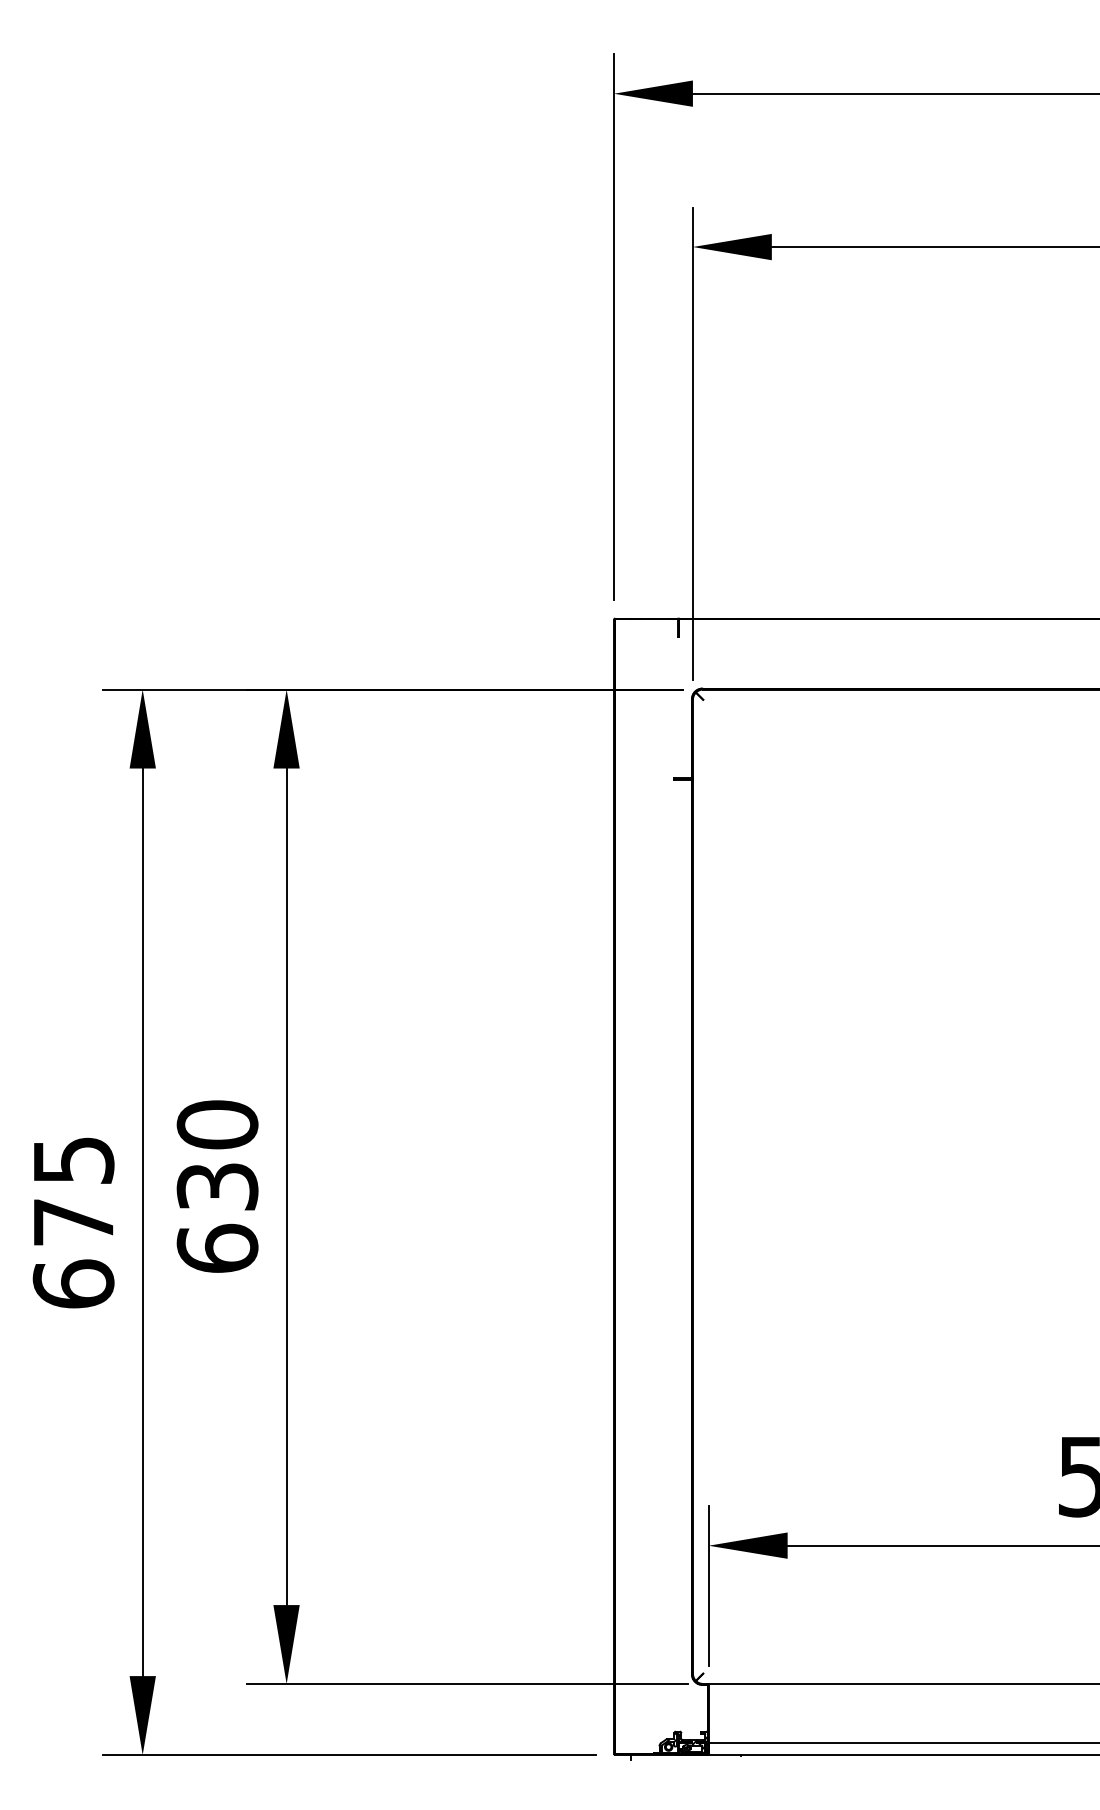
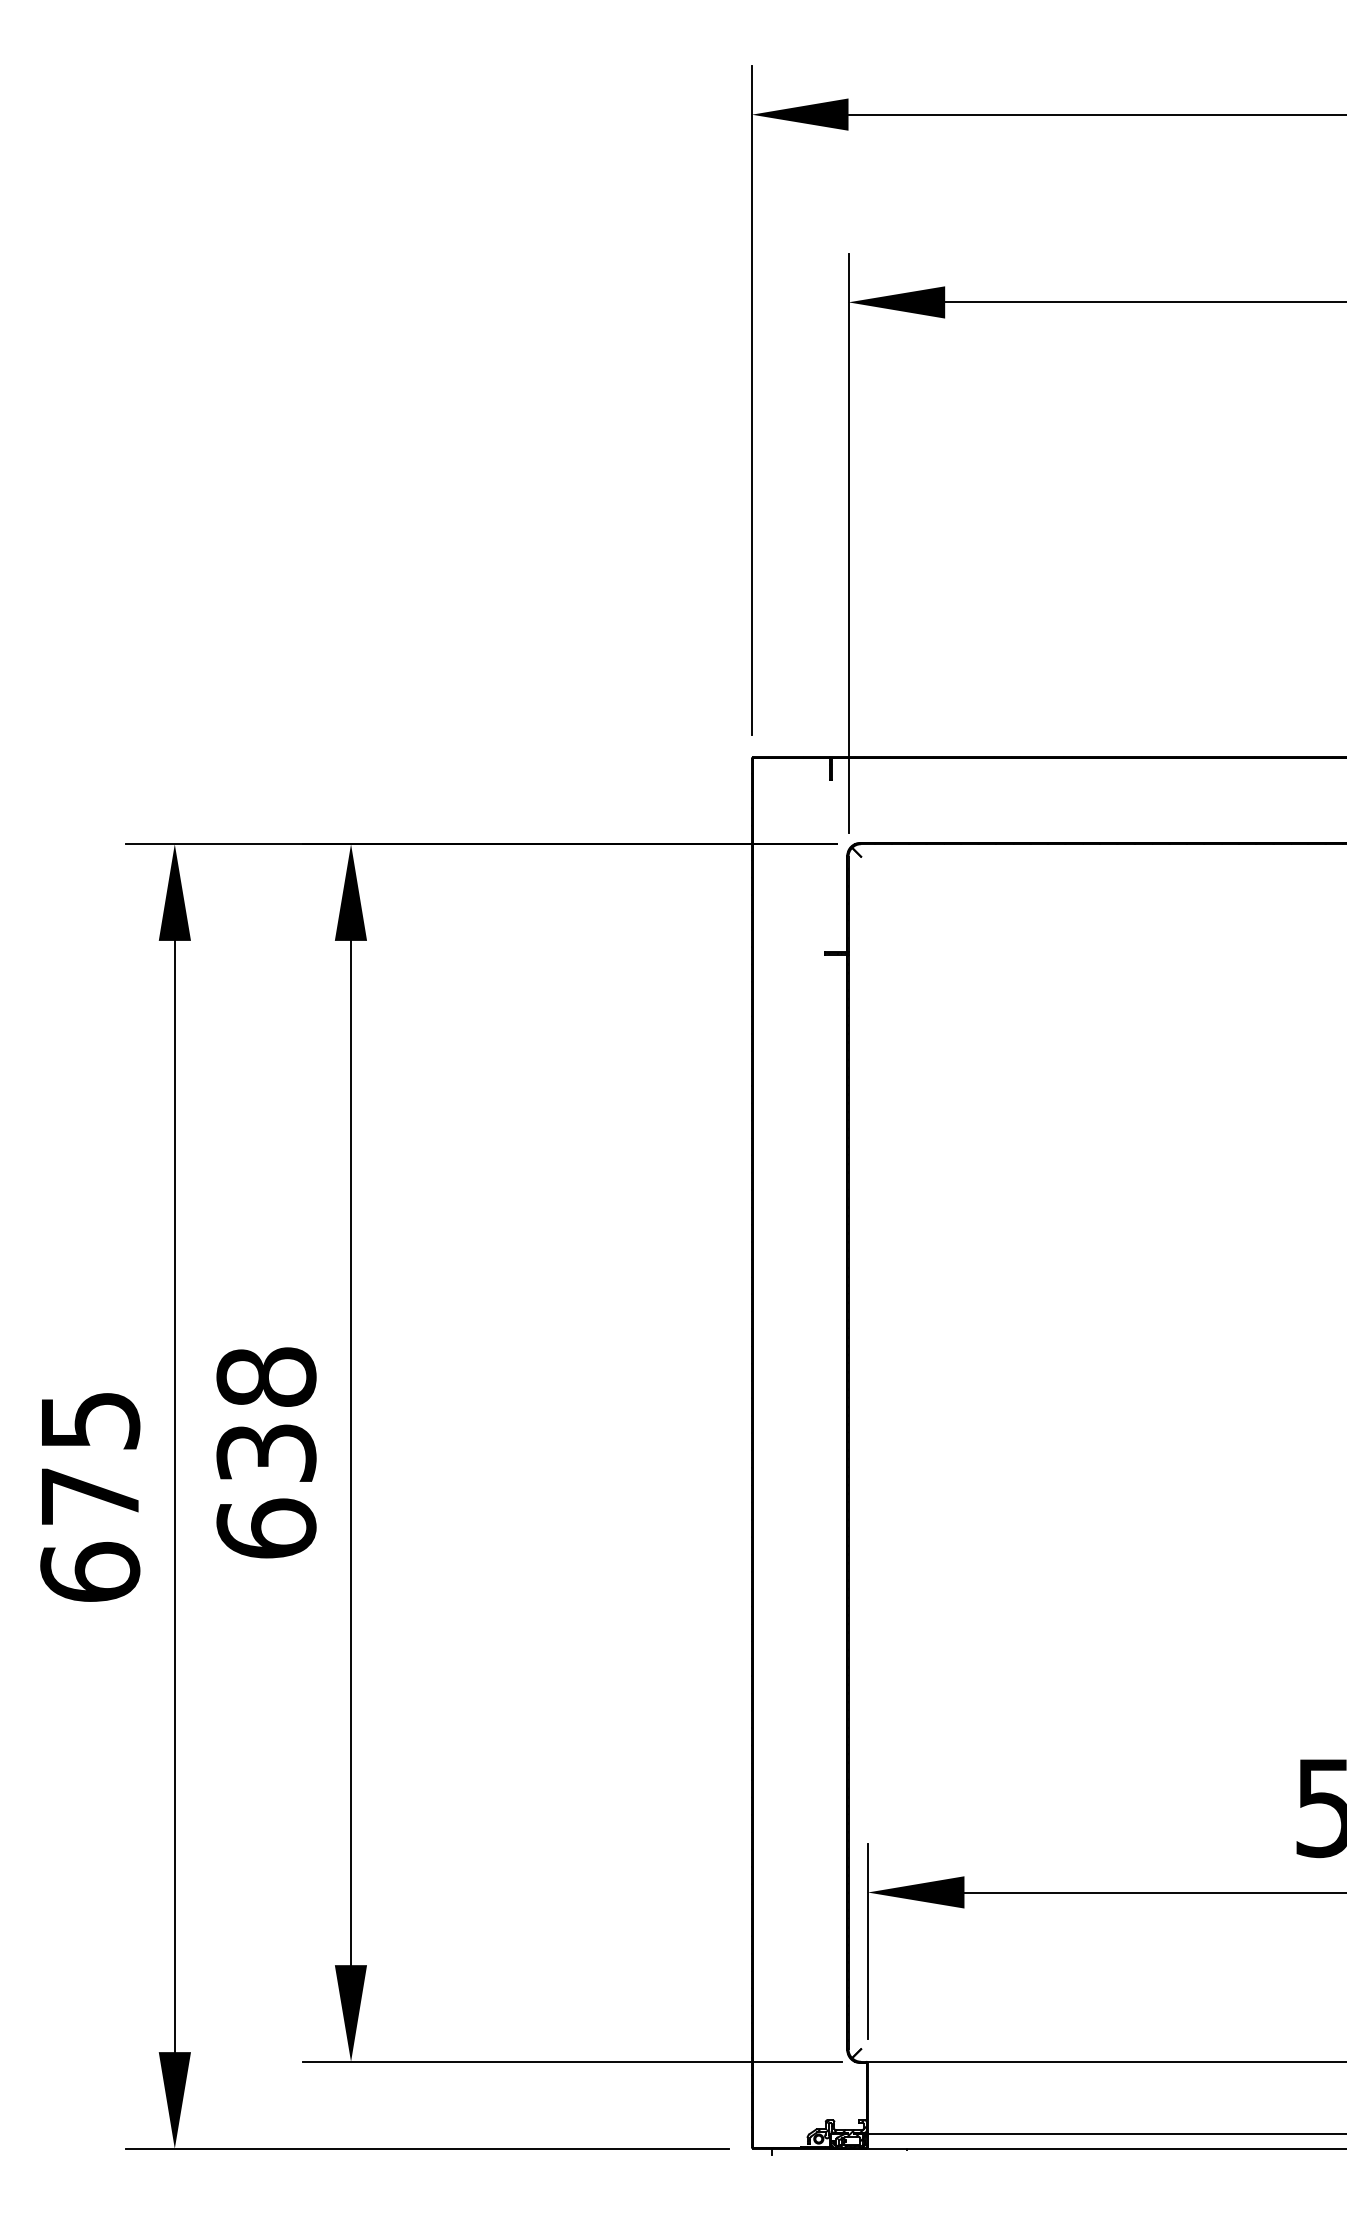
text: (217, 1124) -> (266, 1376), 630 -> 638

